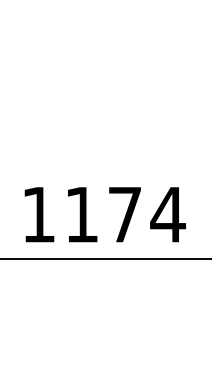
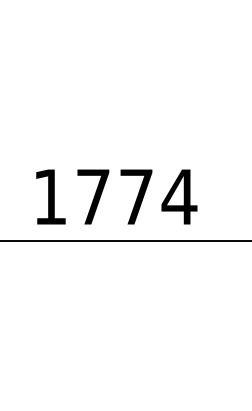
text: (82, 214) -> (93, 196), 1174 -> 1774

